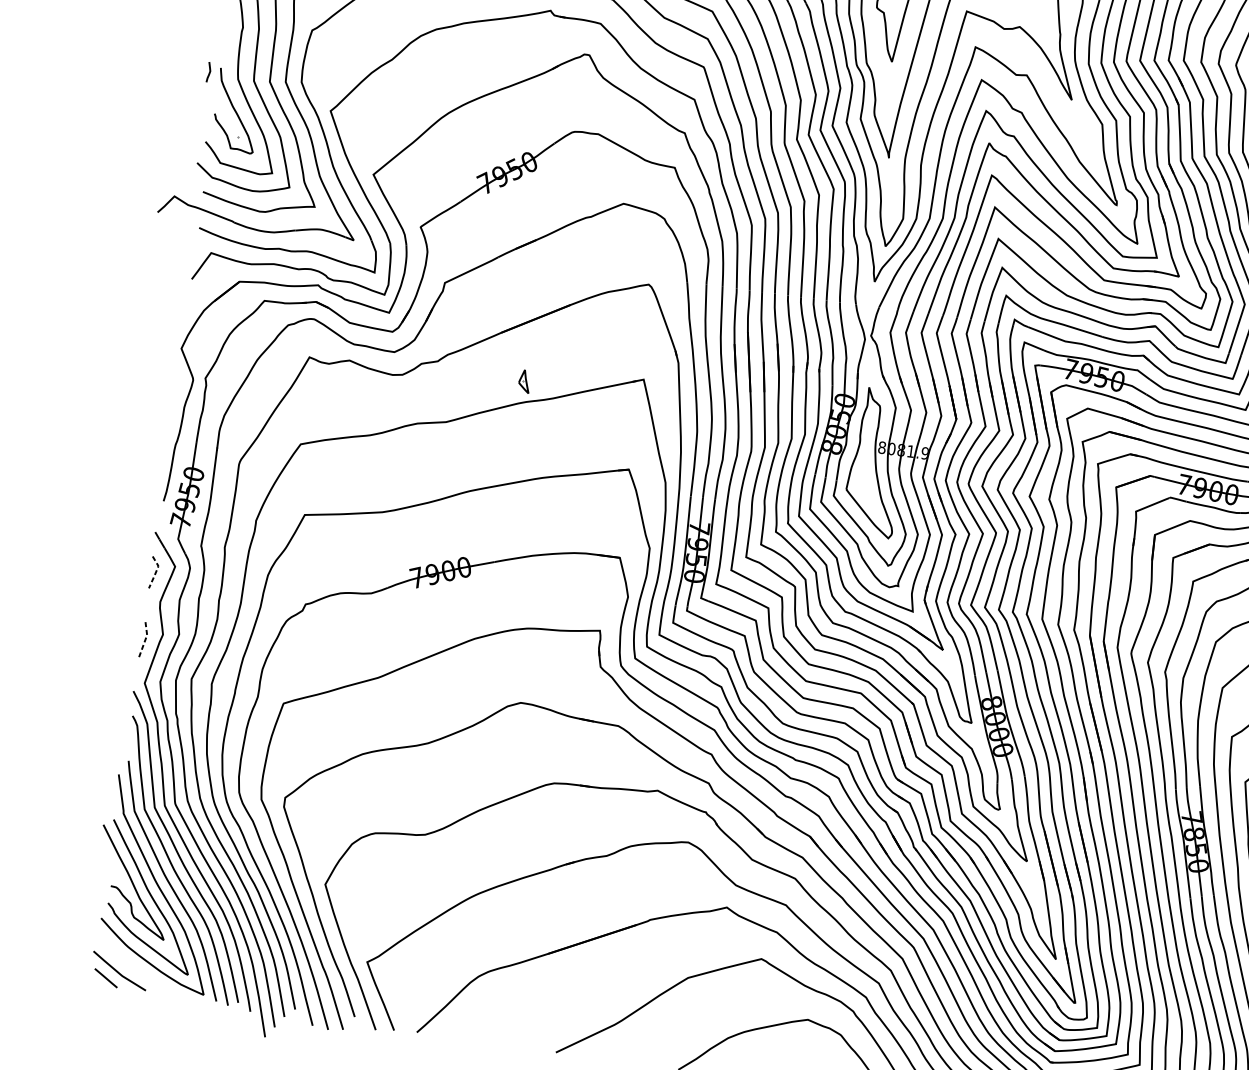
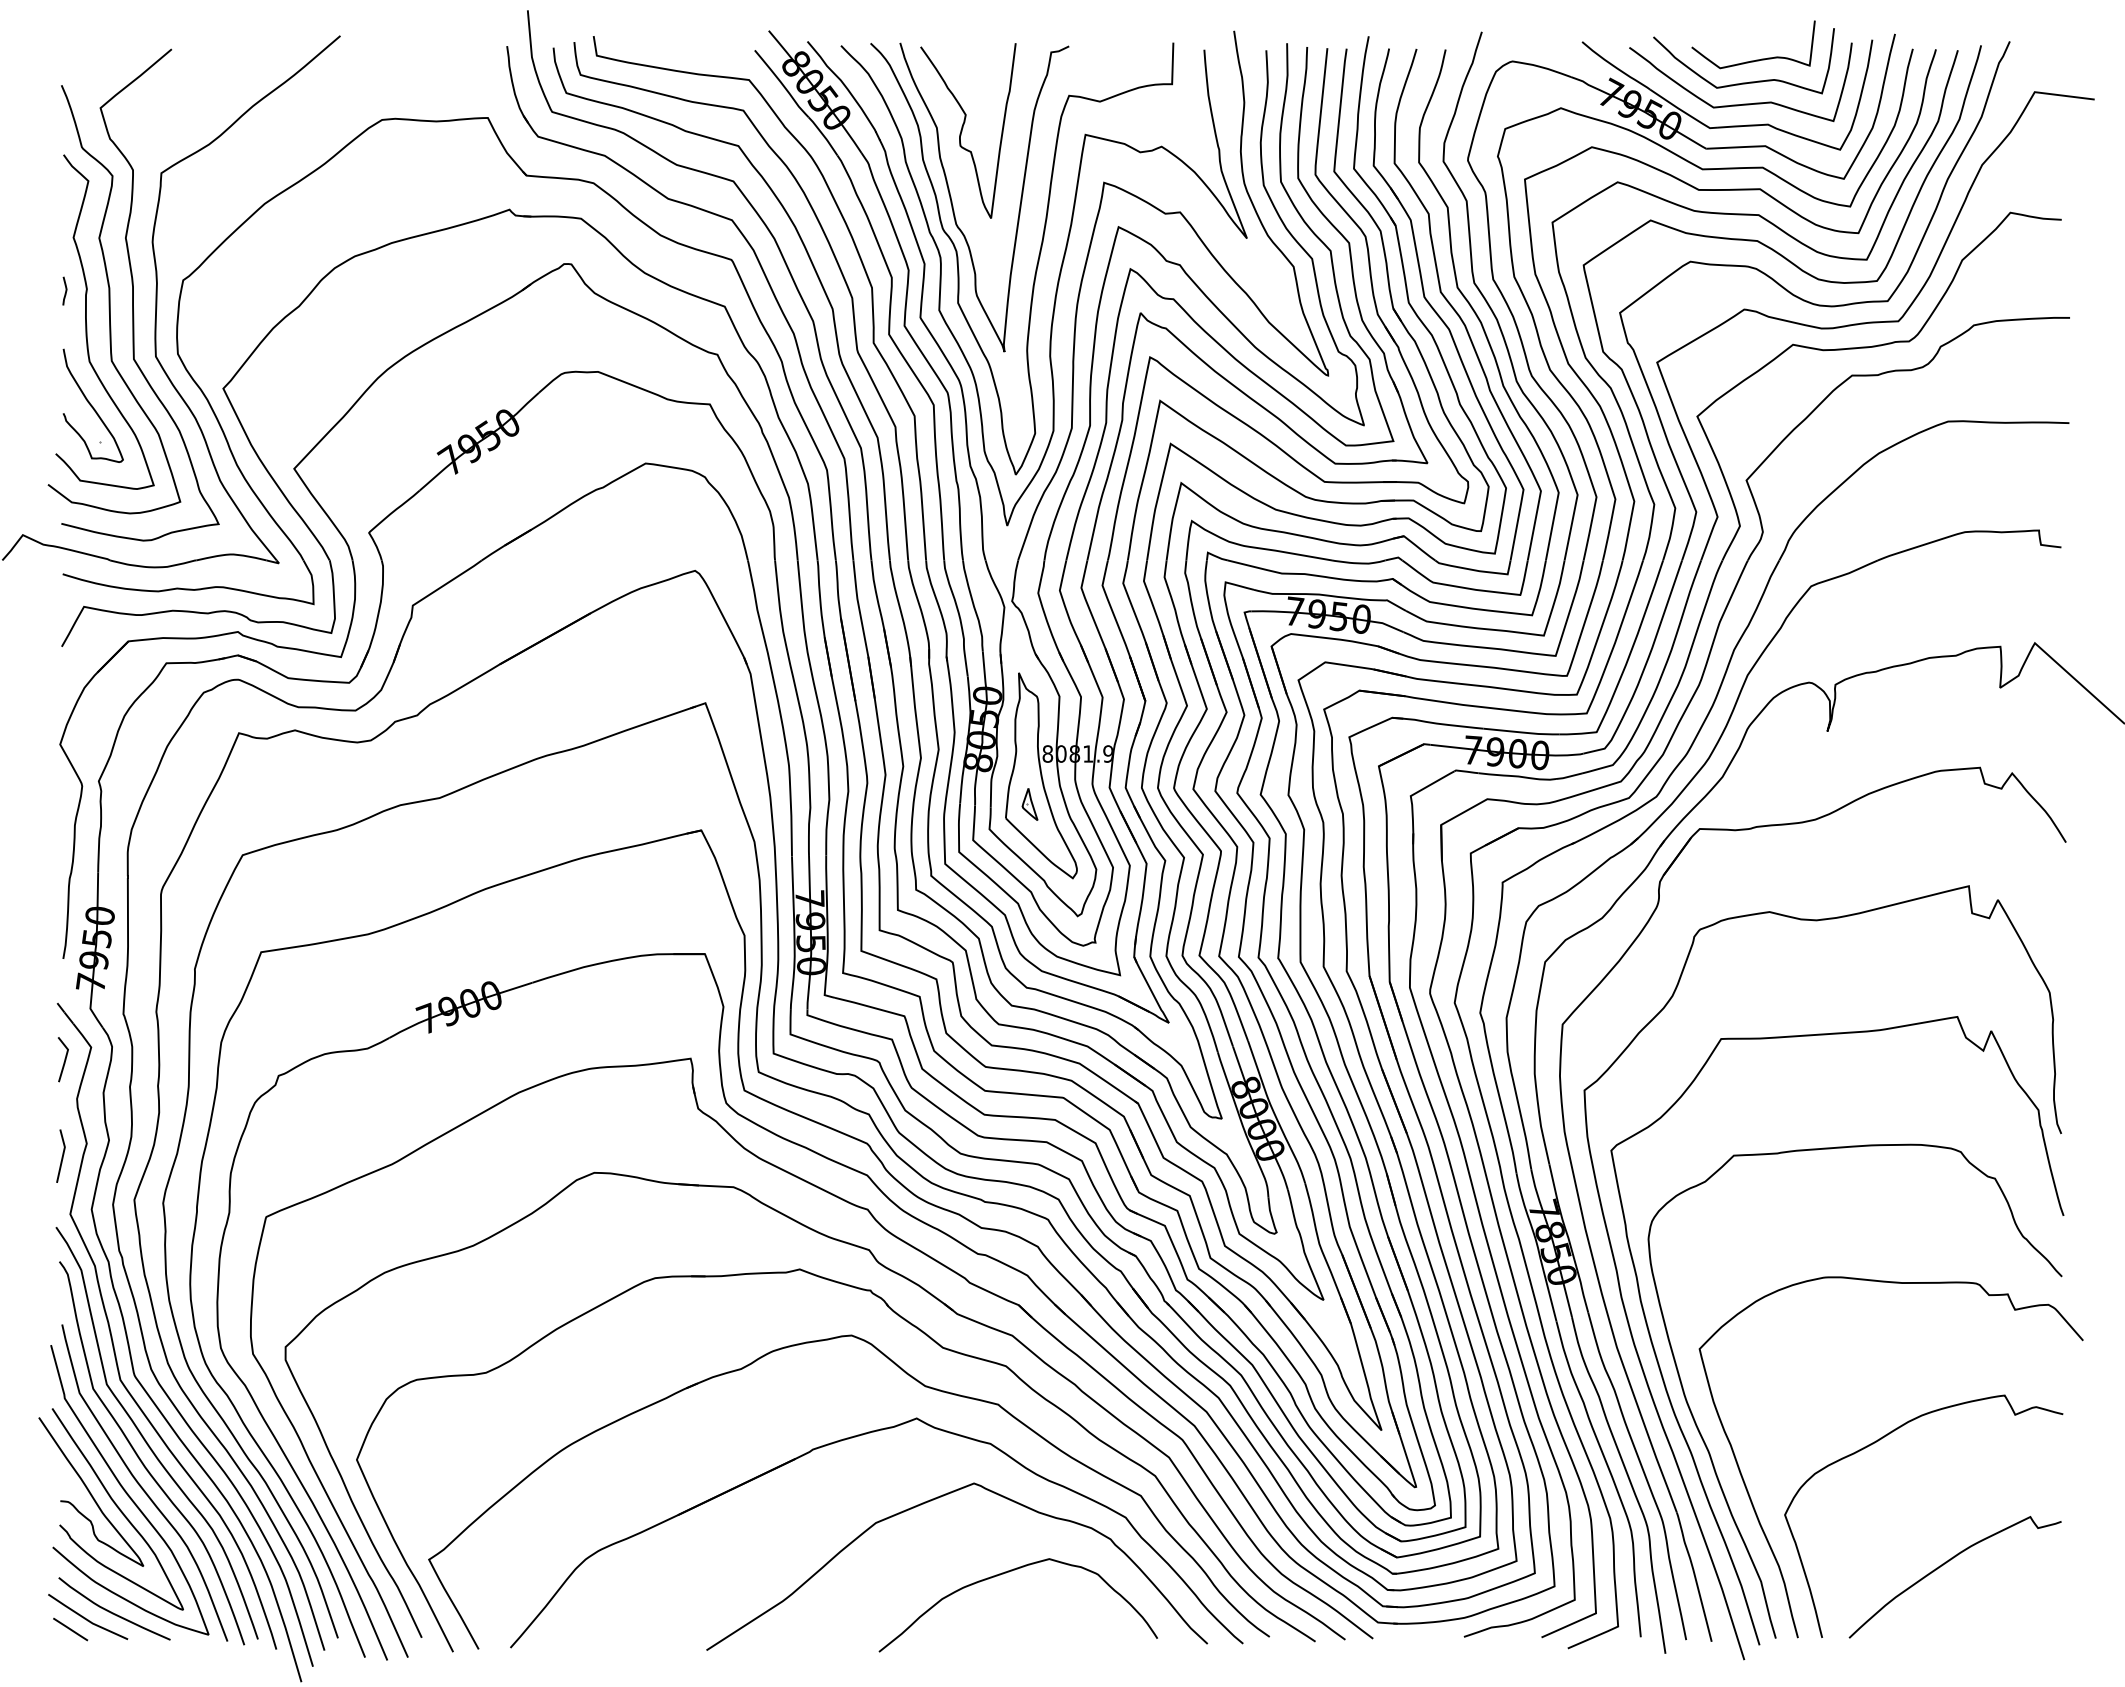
curve: (209, 71) -> (65, 290), moved
part: (524, 381) -> (1029, 804), moved
line: (155, 572) -> (65, 1058), dashed -> solid
line: (144, 640) -> (62, 1155), dashed -> solid
curve: (138, 970) -> (113, 1612), added

